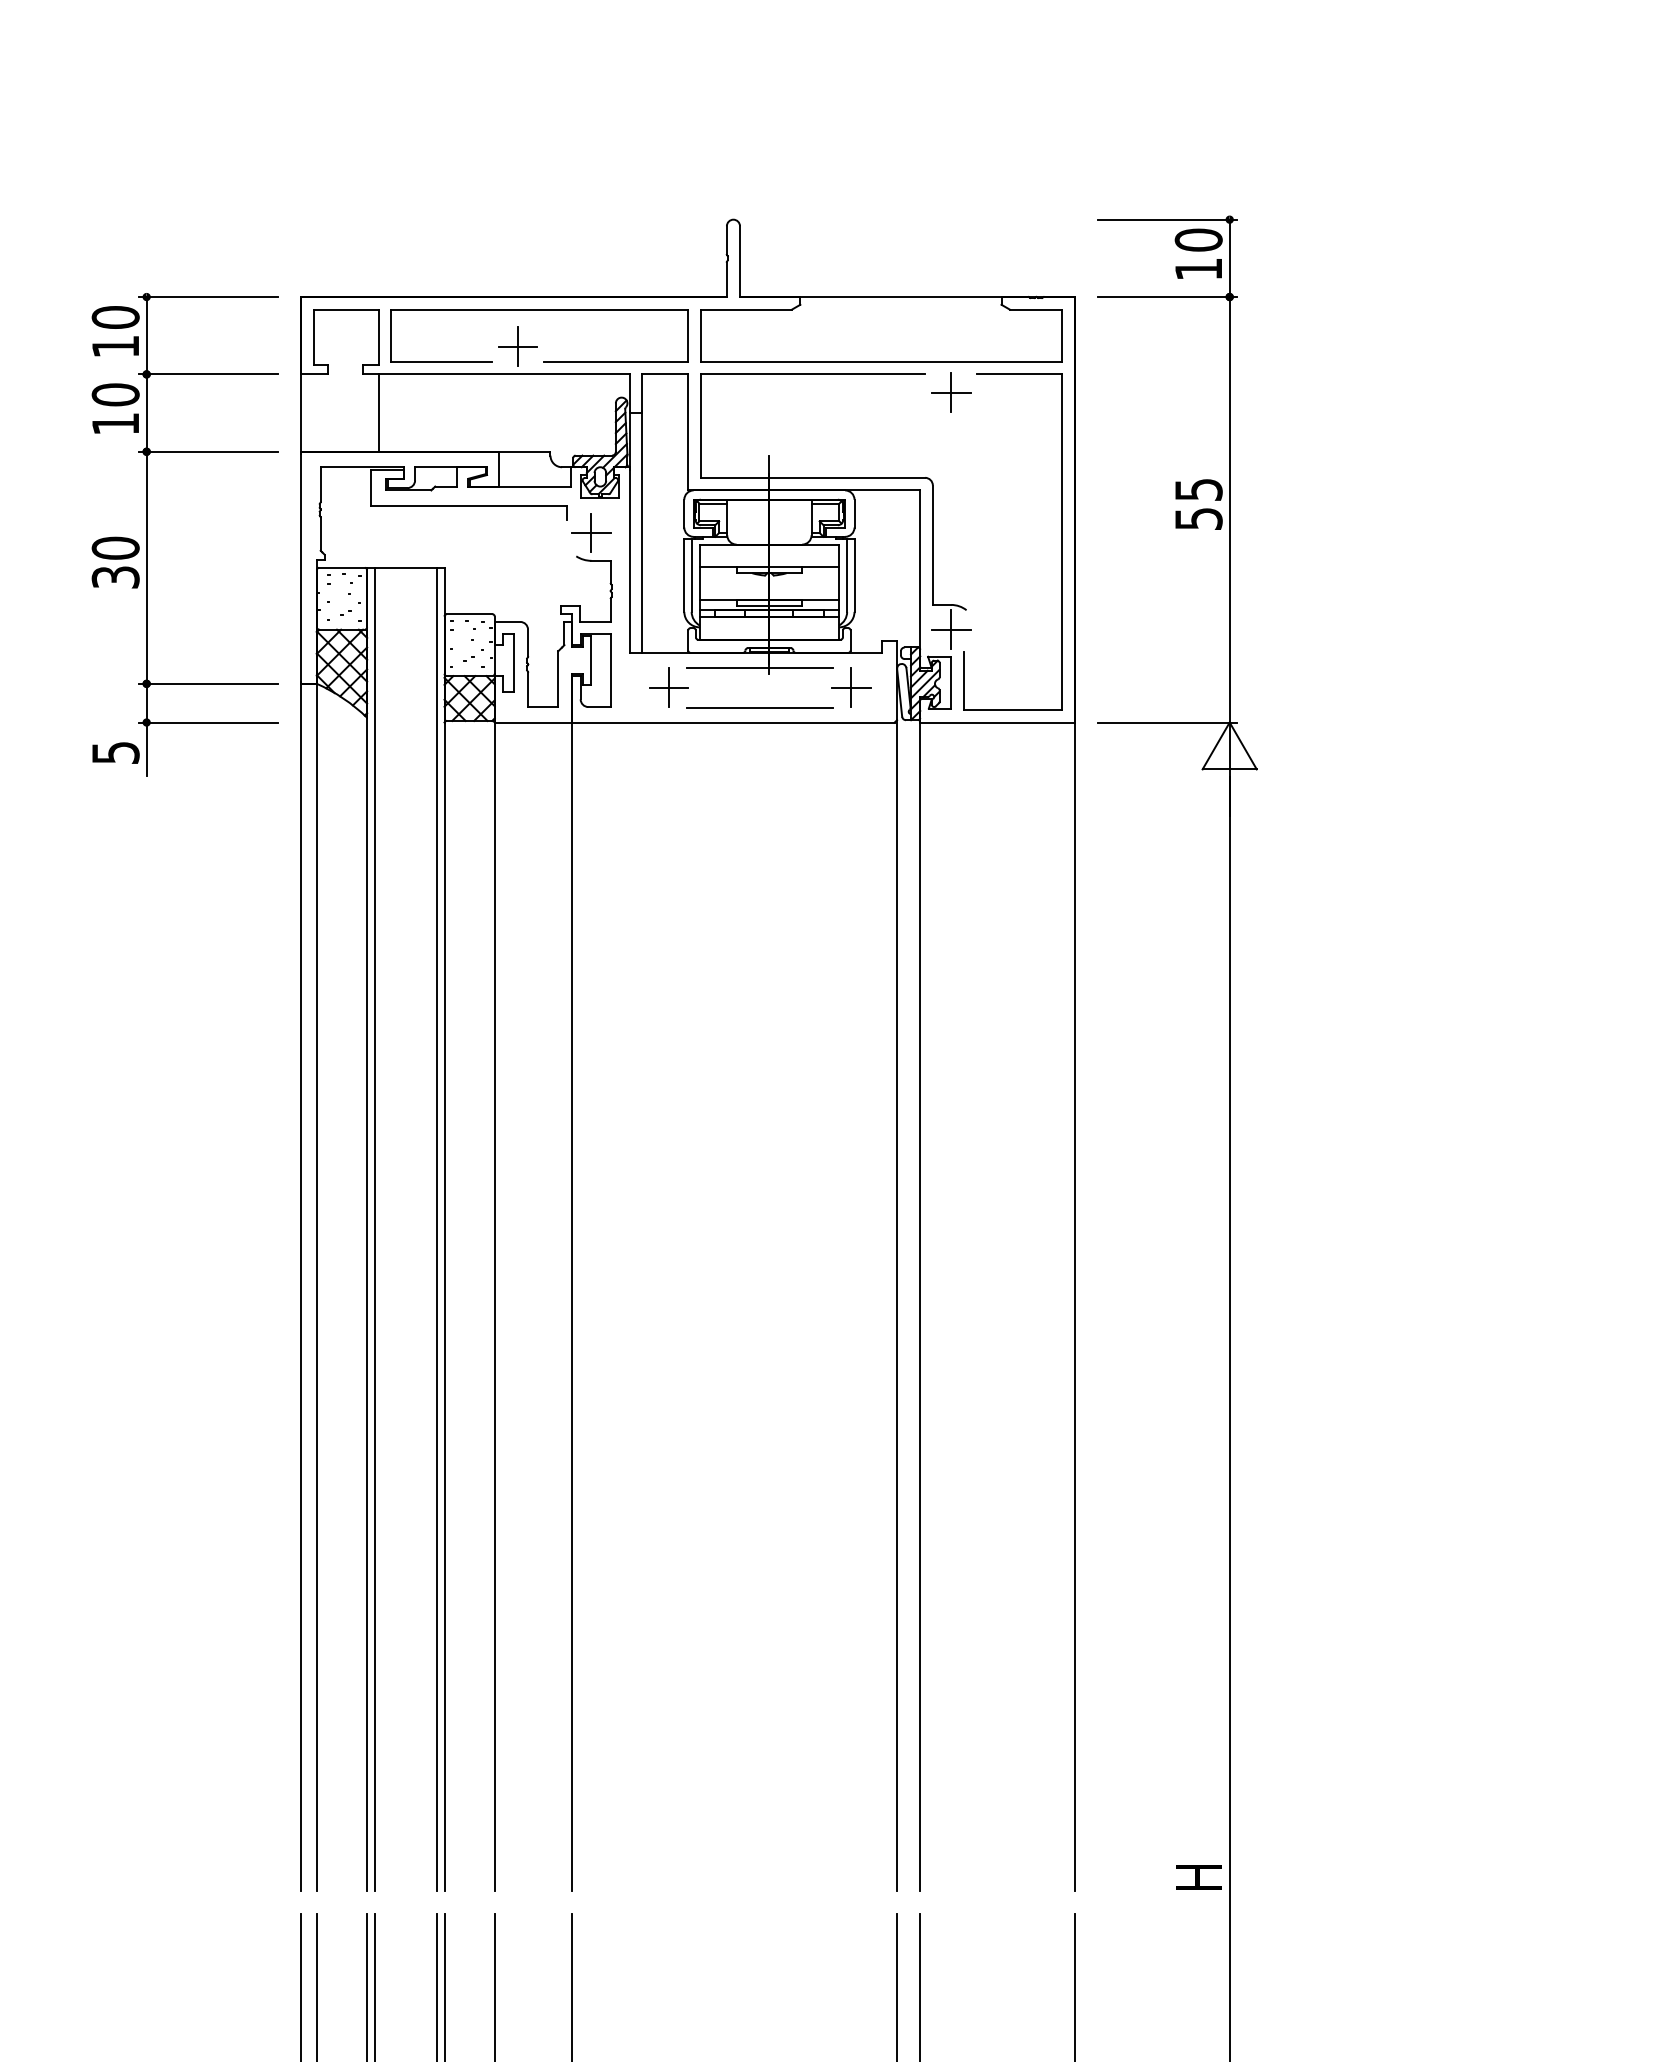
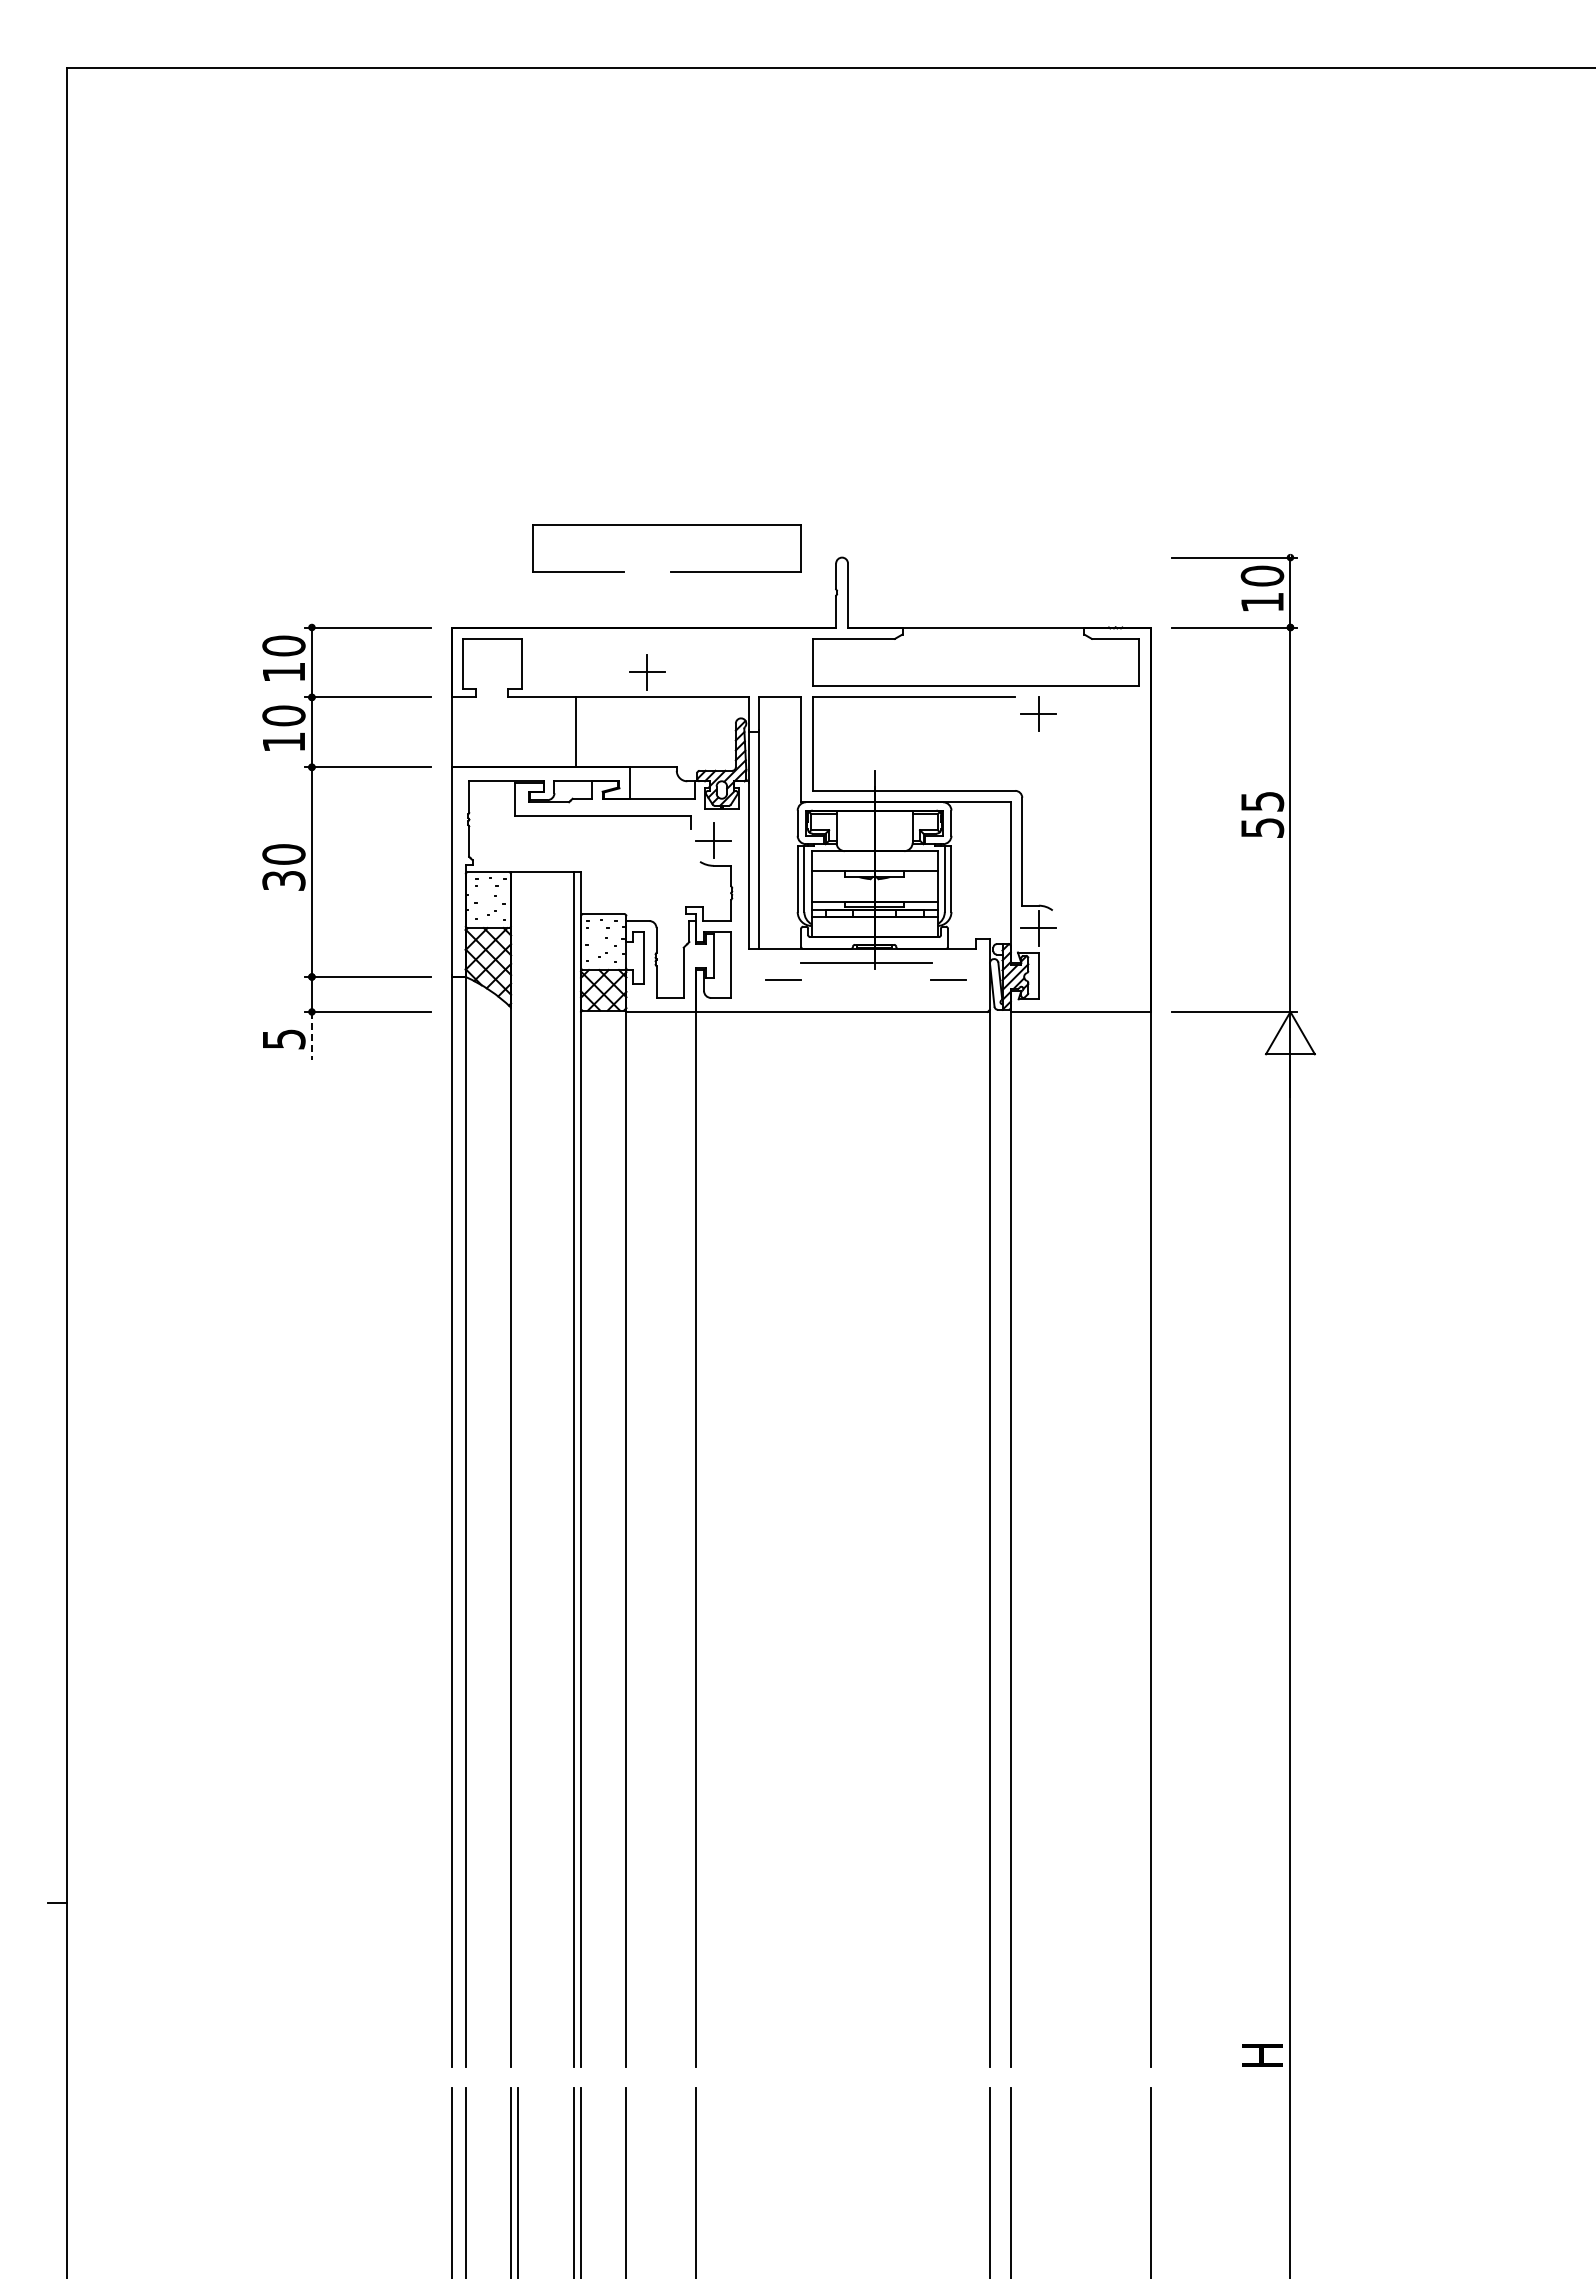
part: (539, 310) -> (666, 525), moved
line: (378, 413) -> (575, 732), moved
part: (1061, 541) -> (1138, 848), removed
line: (668, 687) -> (783, 980), removed
line: (851, 687) -> (948, 980), removed
line: (760, 706) -> (866, 997), removed
line: (146, 749) -> (311, 1036), solid -> dashed
line: (375, 1228) -> (518, 1469), removed

